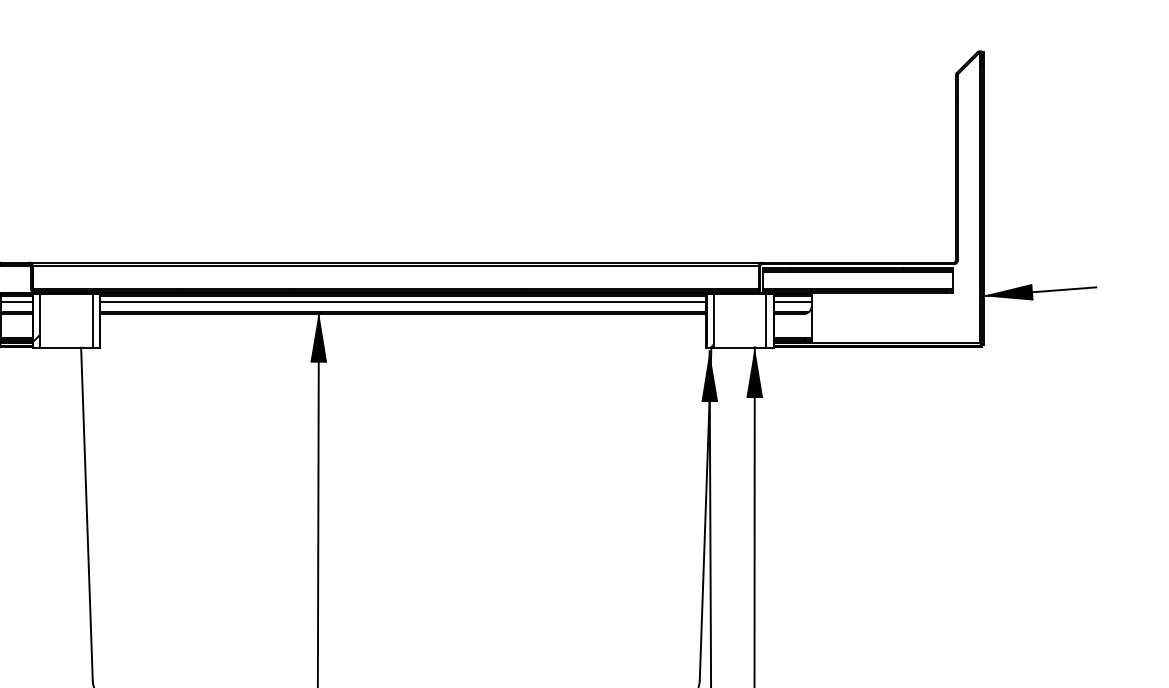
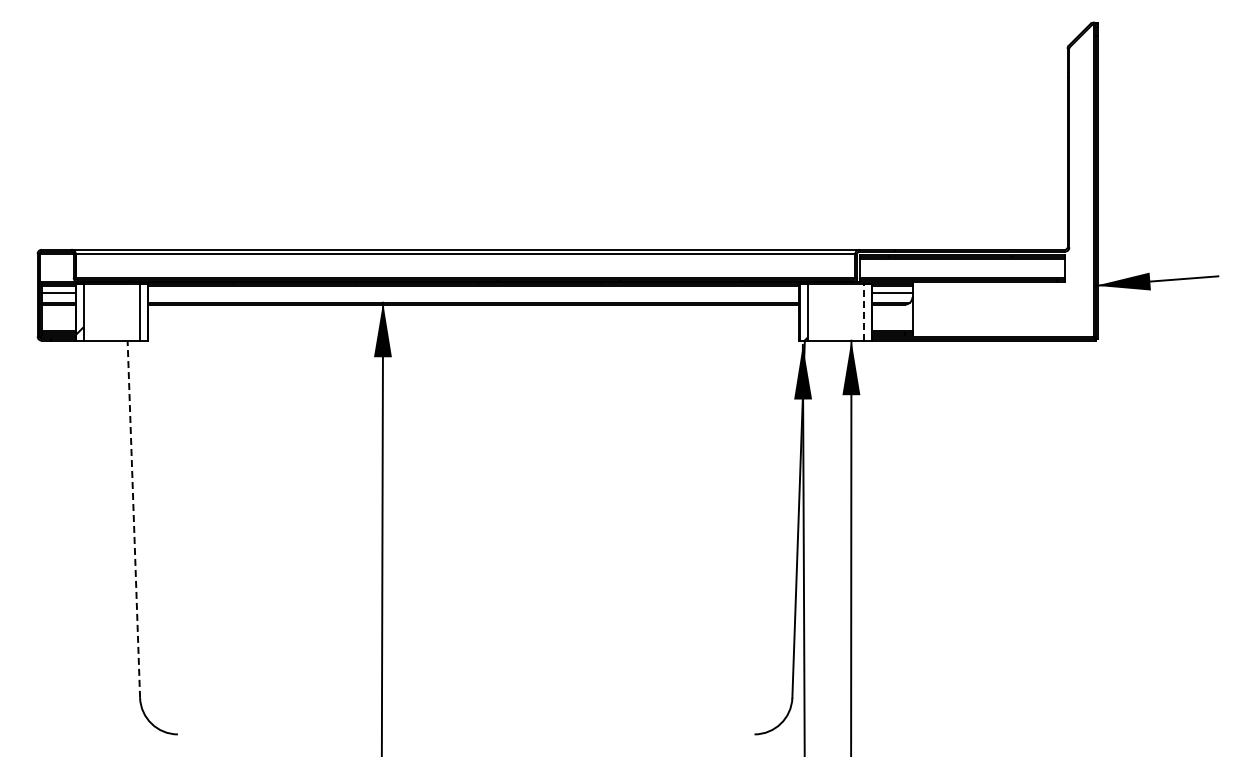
line: (403, 302) -> (473, 292), removed
line: (766, 321) -> (863, 312), solid -> dashed
line: (86, 513) -> (133, 519), solid -> dashed

